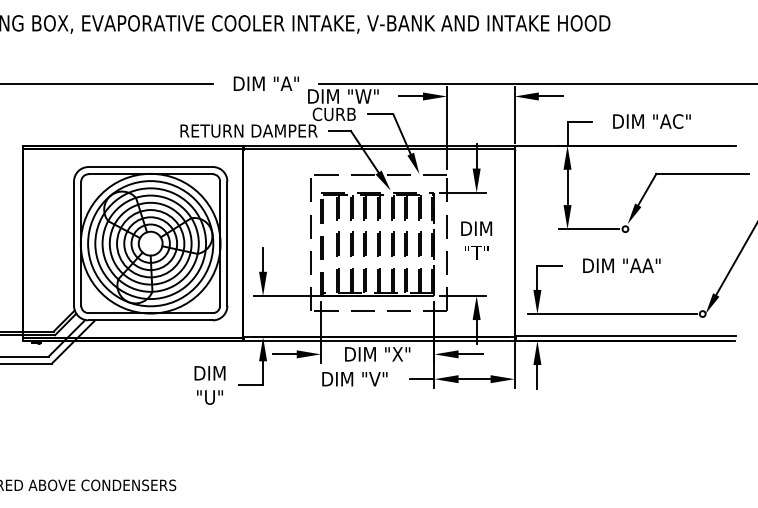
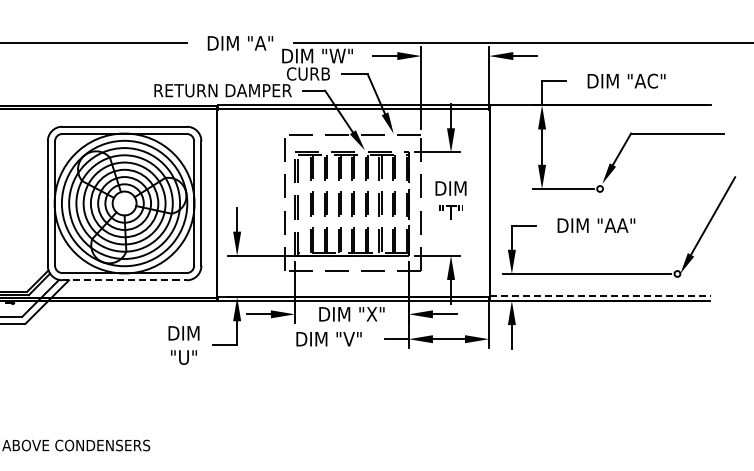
line: (151, 320) -> (125, 280), solid -> dashed
line: (626, 336) -> (601, 296), solid -> dashed

